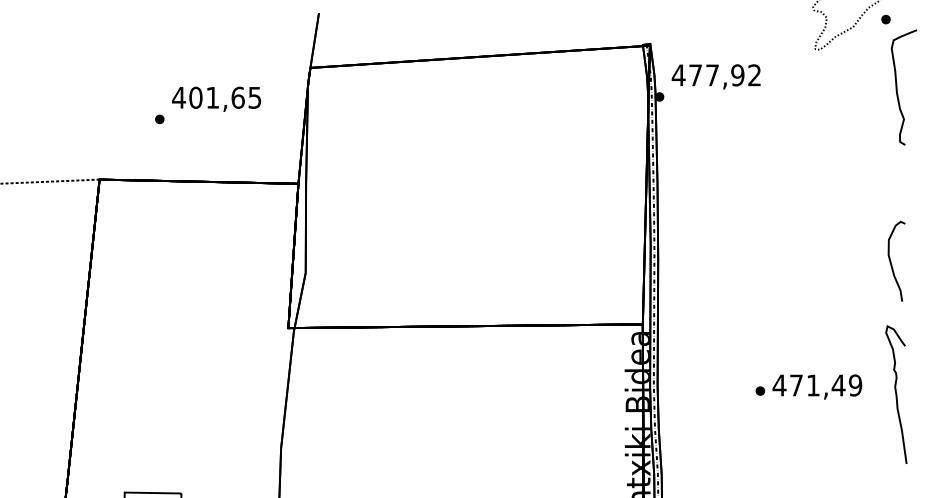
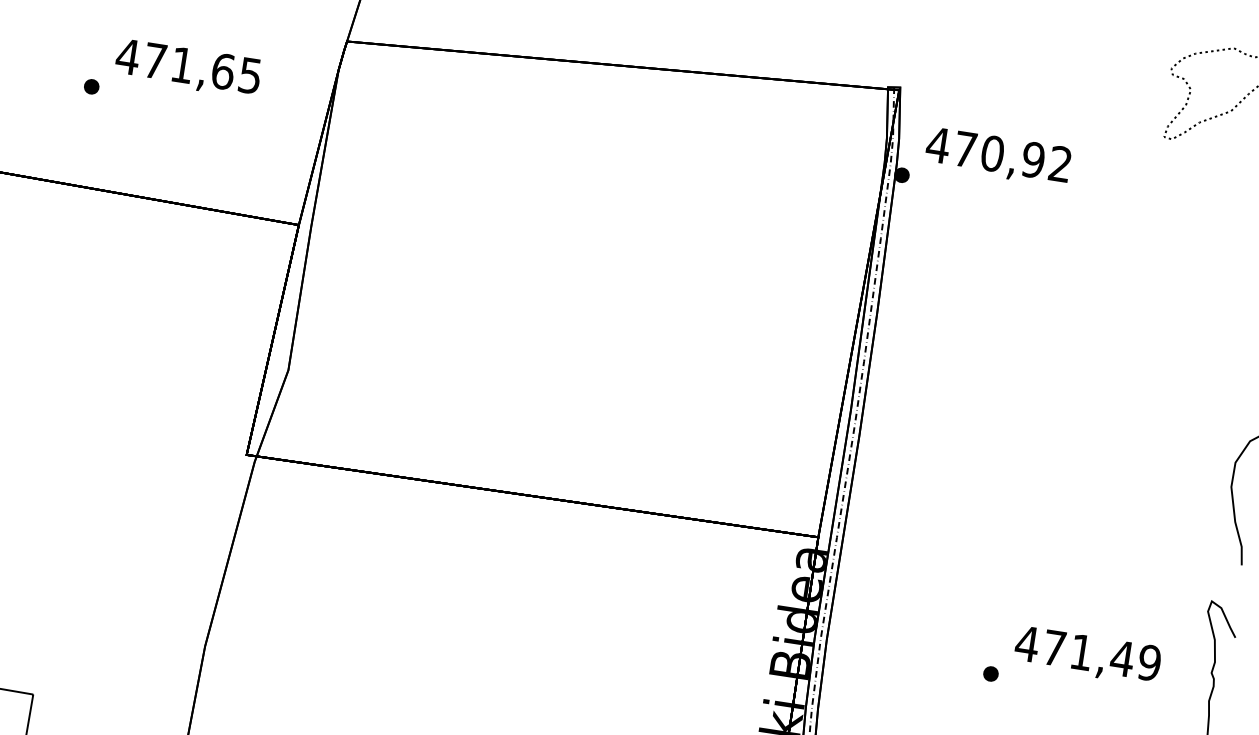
text: (712, 75) -> (992, 153), 477,92 -> 470,92
text: (195, 97) -> (154, 60), 401,65 -> 471,65
text: (817, 386) -> (1088, 655), moved

